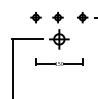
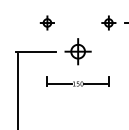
part: (57, 17) -> (75, 22), removed

